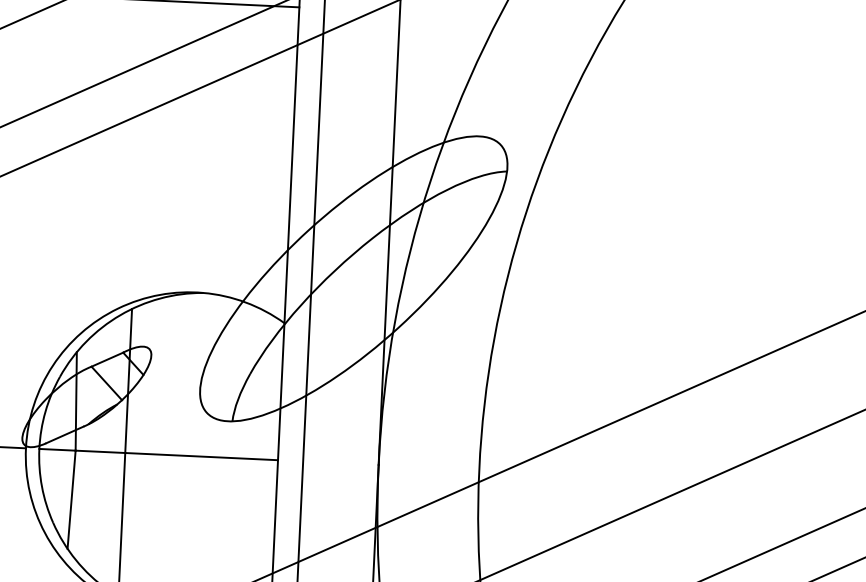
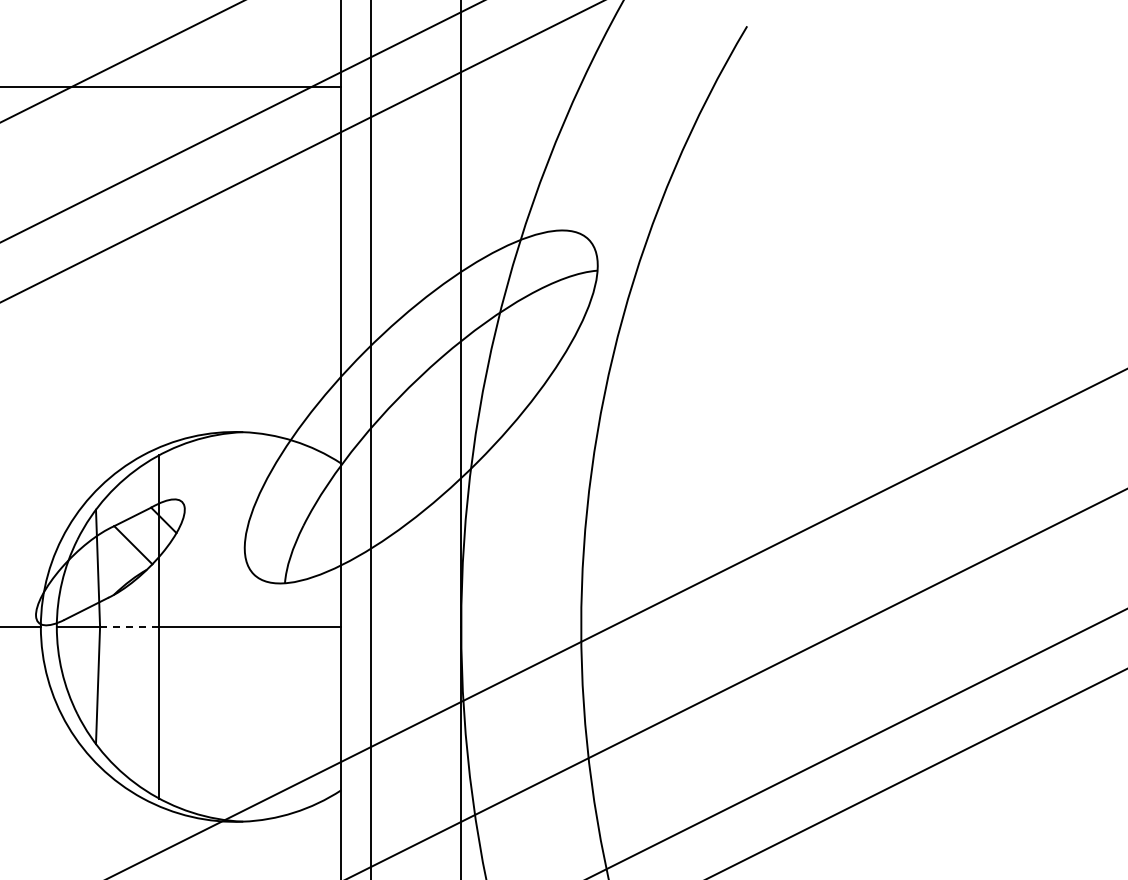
line: (100, 451) -> (129, 626), solid -> dashed

